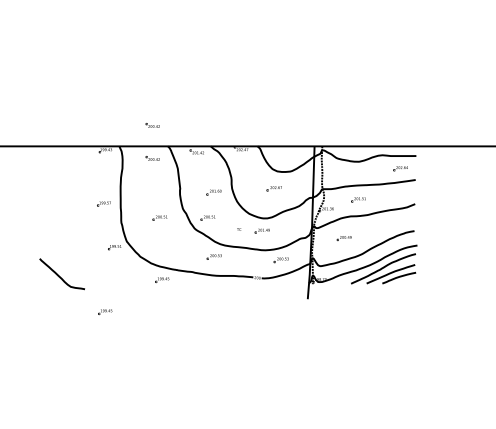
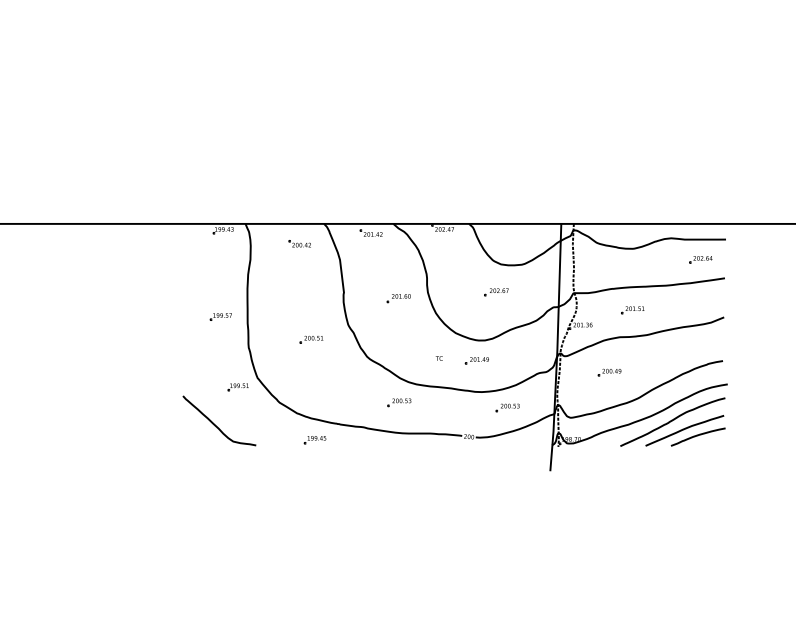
part: (152, 125) -> (299, 190), removed
part: (207, 217) -> (388, 339), removed
curve: (60, 276) -> (216, 424), moved
part: (105, 311) -> (223, 491), removed

